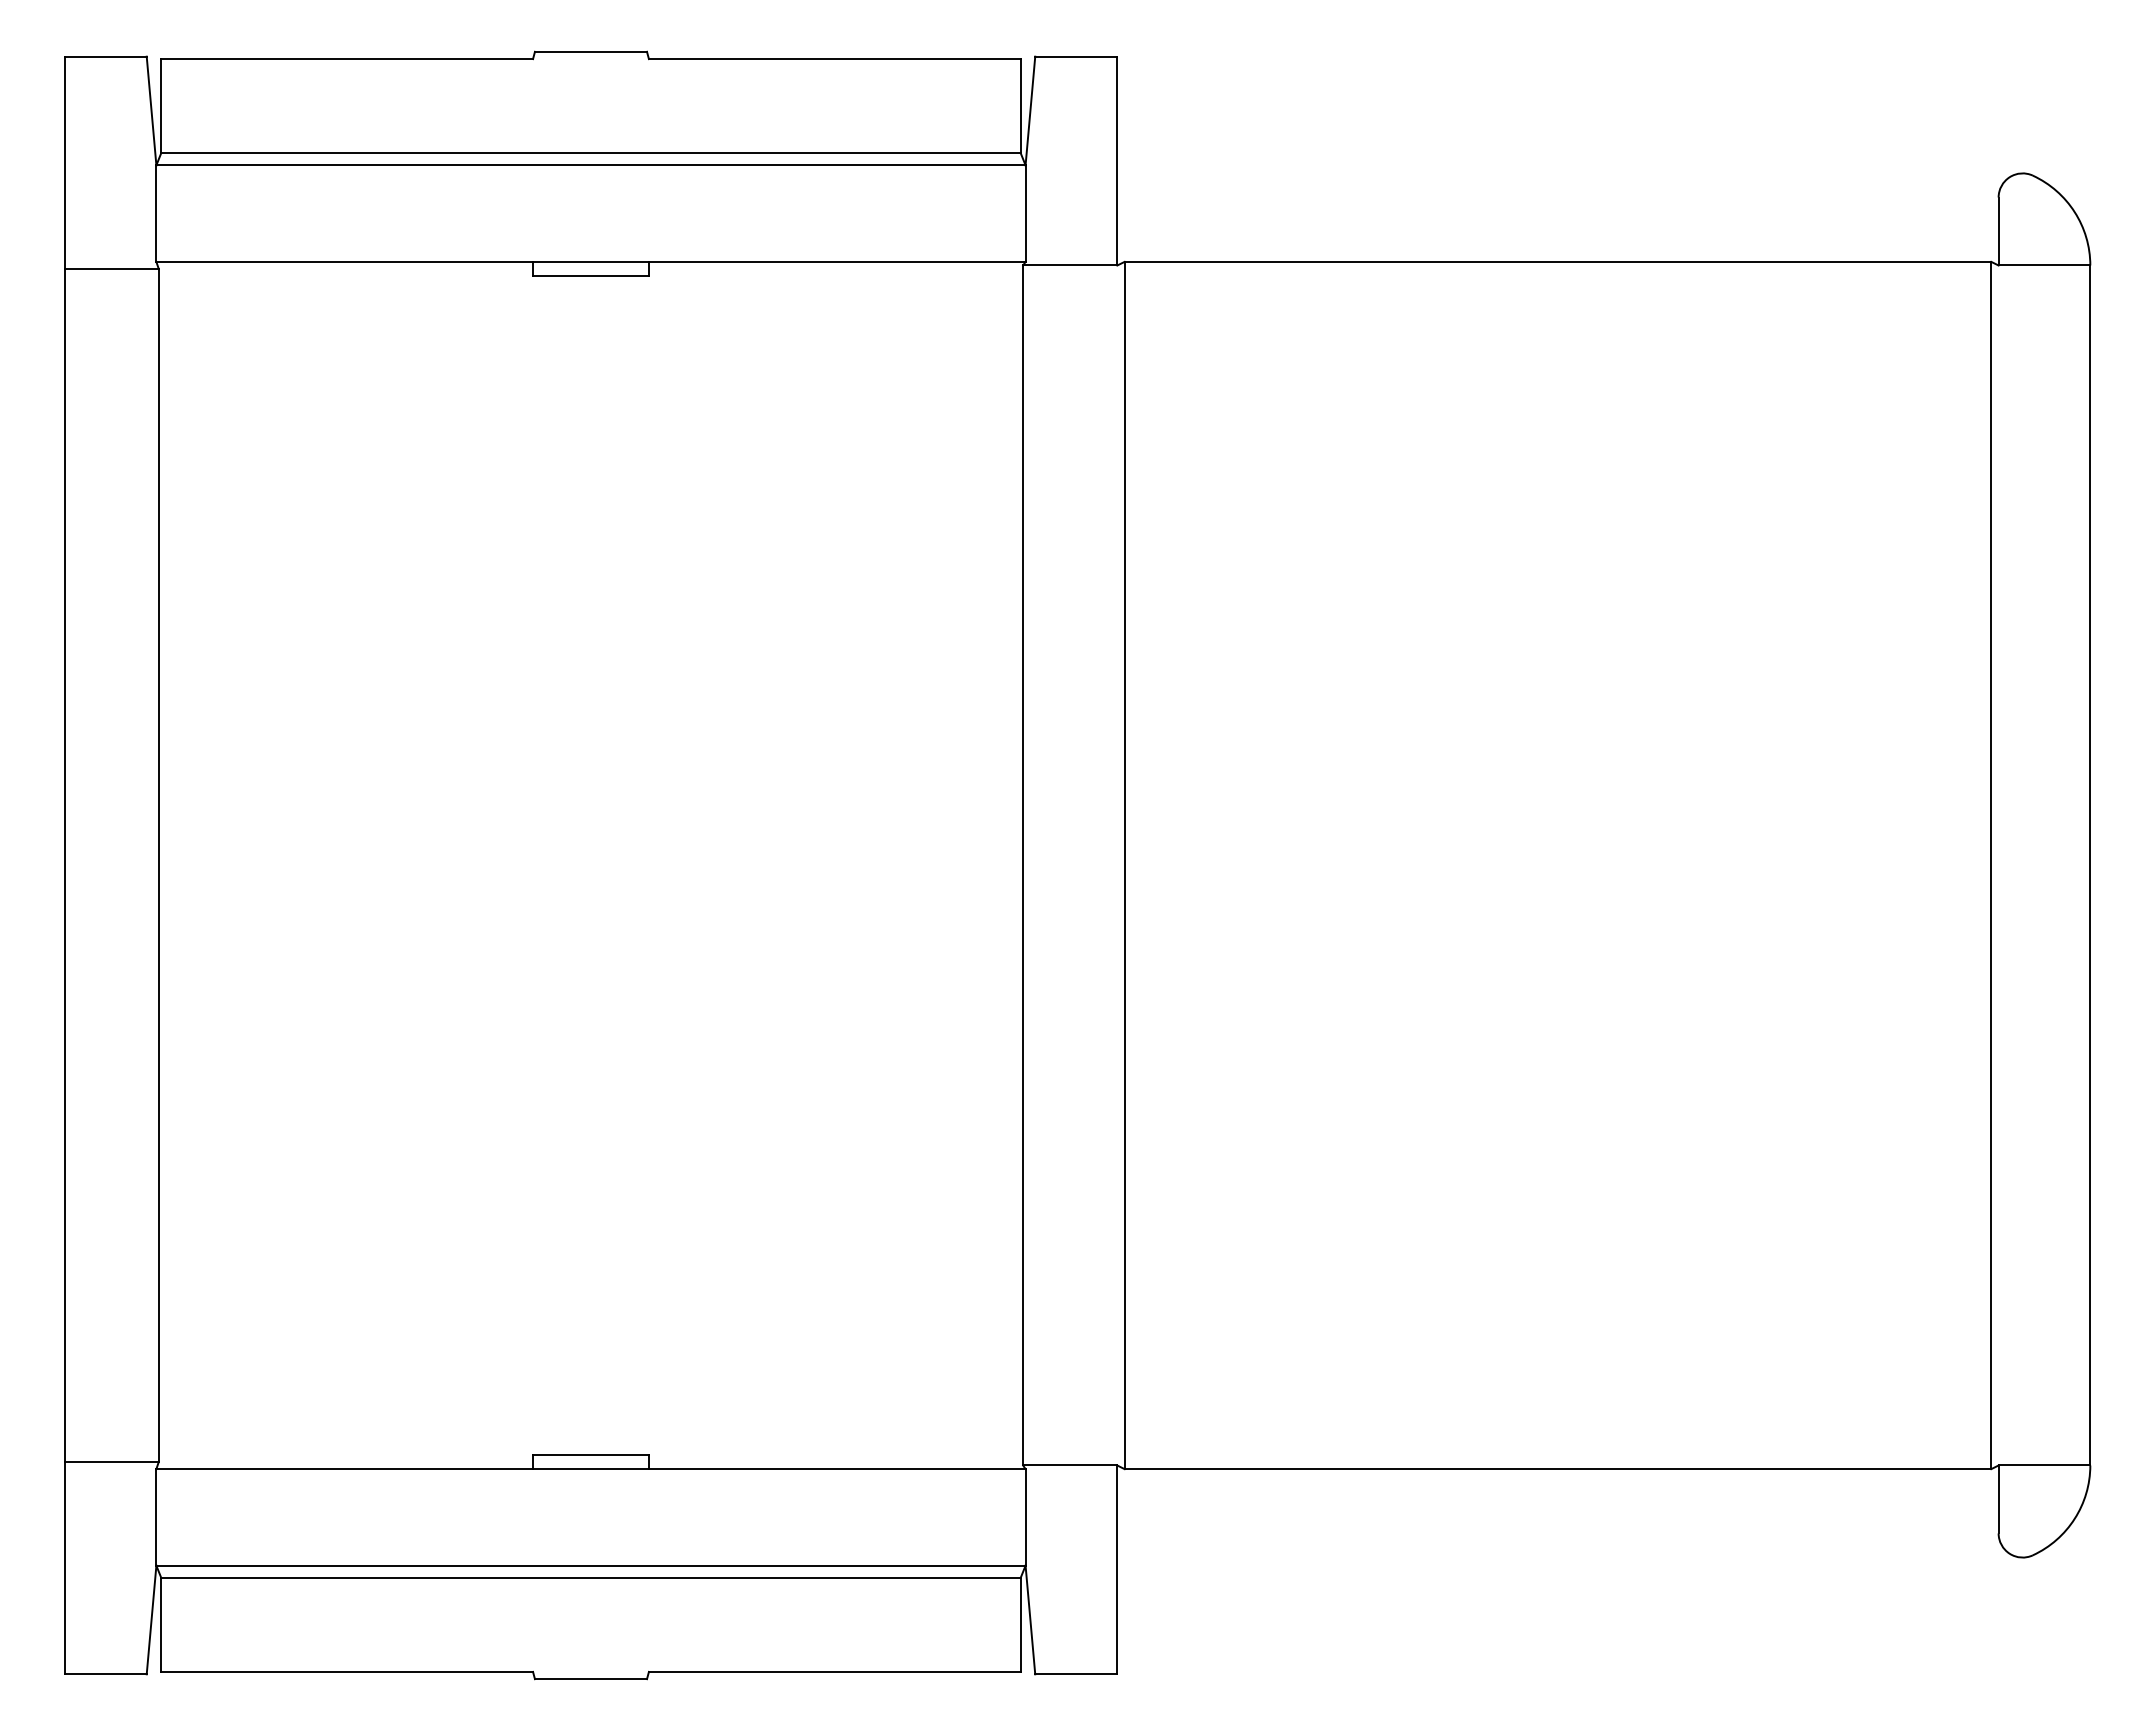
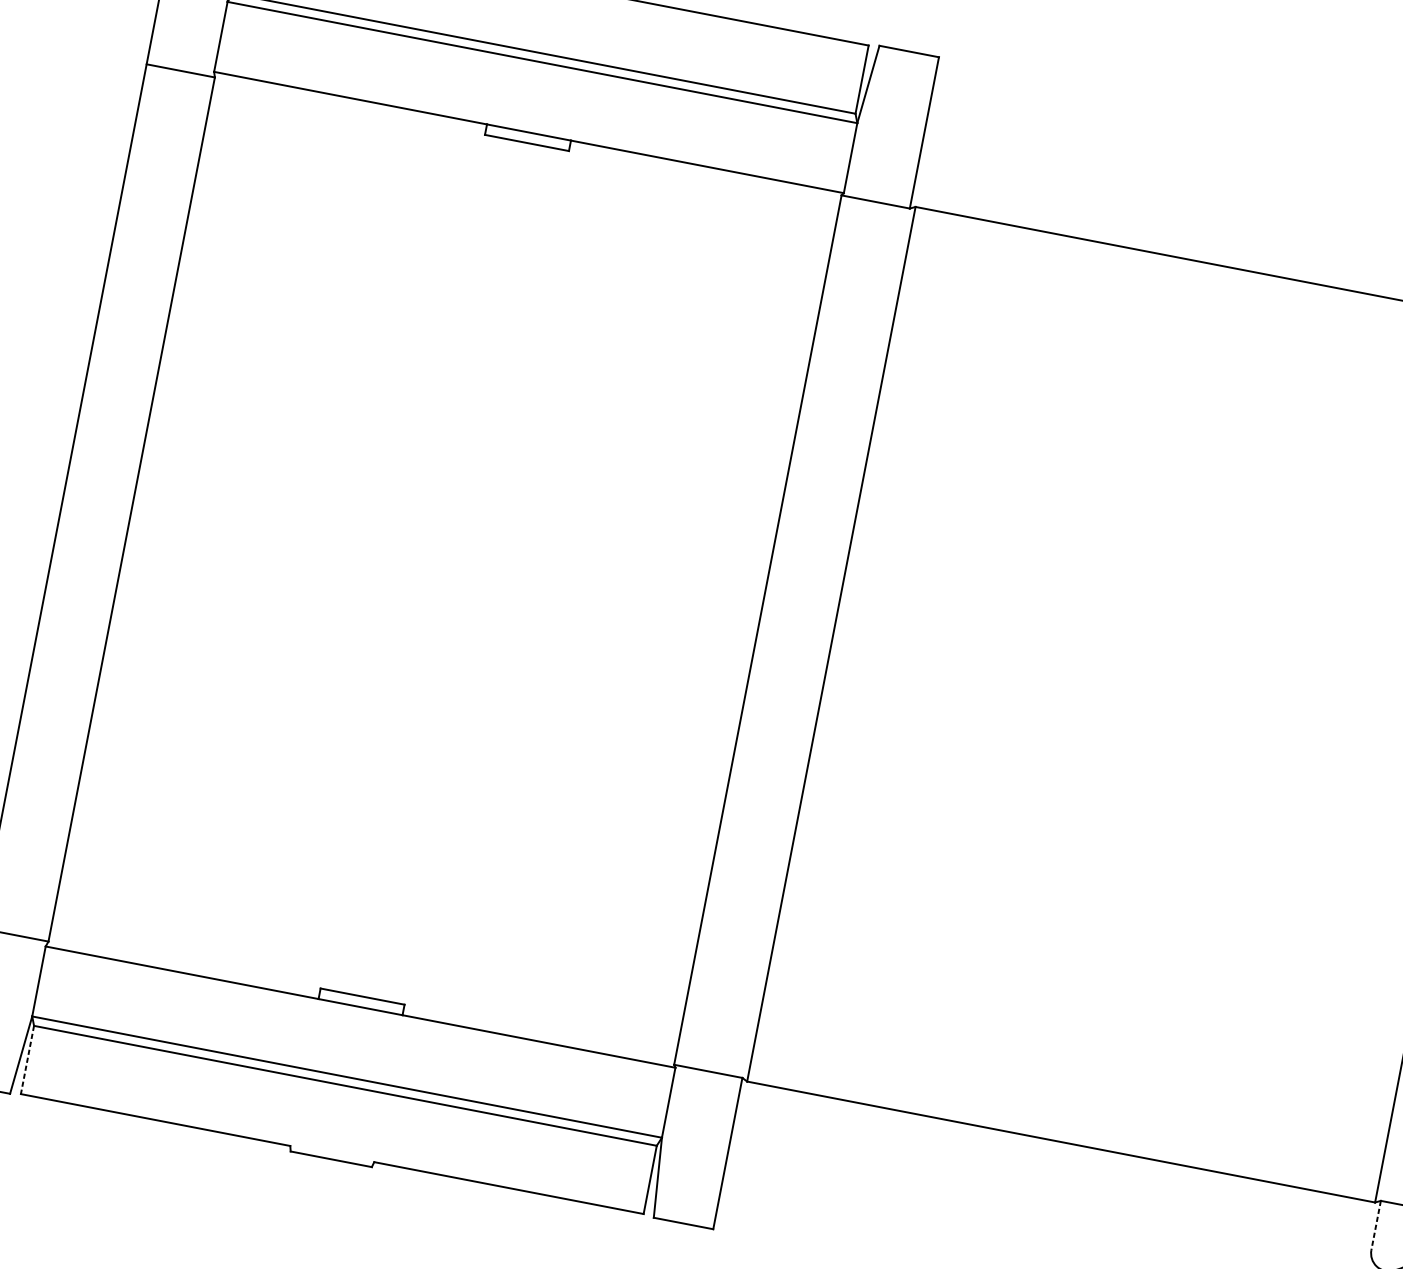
line: (1998, 1499) -> (1376, 1225), solid -> dashed
line: (161, 1625) -> (27, 1060), solid -> dashed

